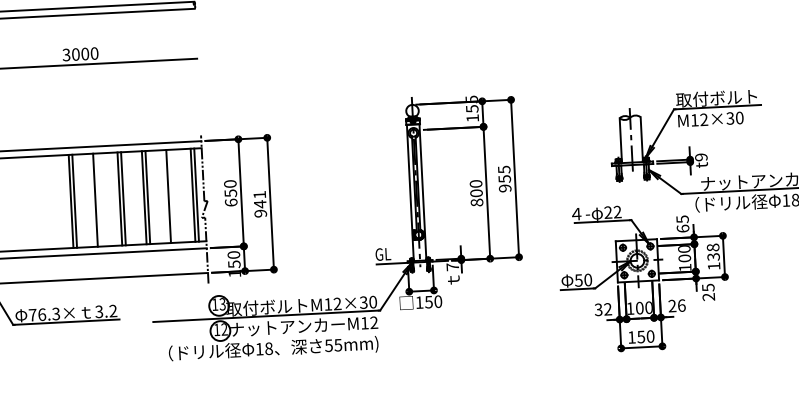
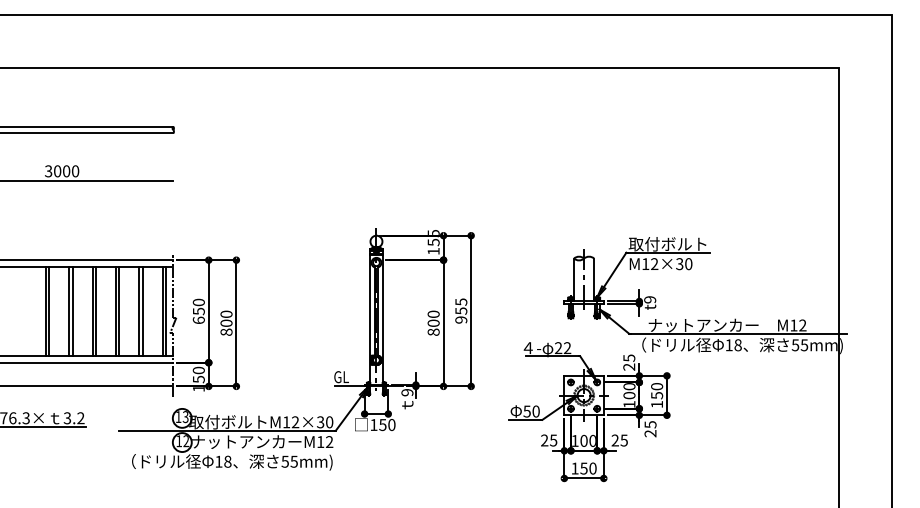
line: (171, 196) -> (142, 311), added
line: (98, 200) -> (72, 311), added
text: (260, 203) -> (226, 322), 941 -> 800
text: (683, 228) -> (629, 366), 65 -> 25
text: (712, 251) -> (656, 390), 138 -> 150
text: (452, 266) -> (407, 392), 7 -> 9
text: (681, 305) -> (624, 440), 26 -> 25
text: (603, 309) -> (549, 440), 32 -> 25

